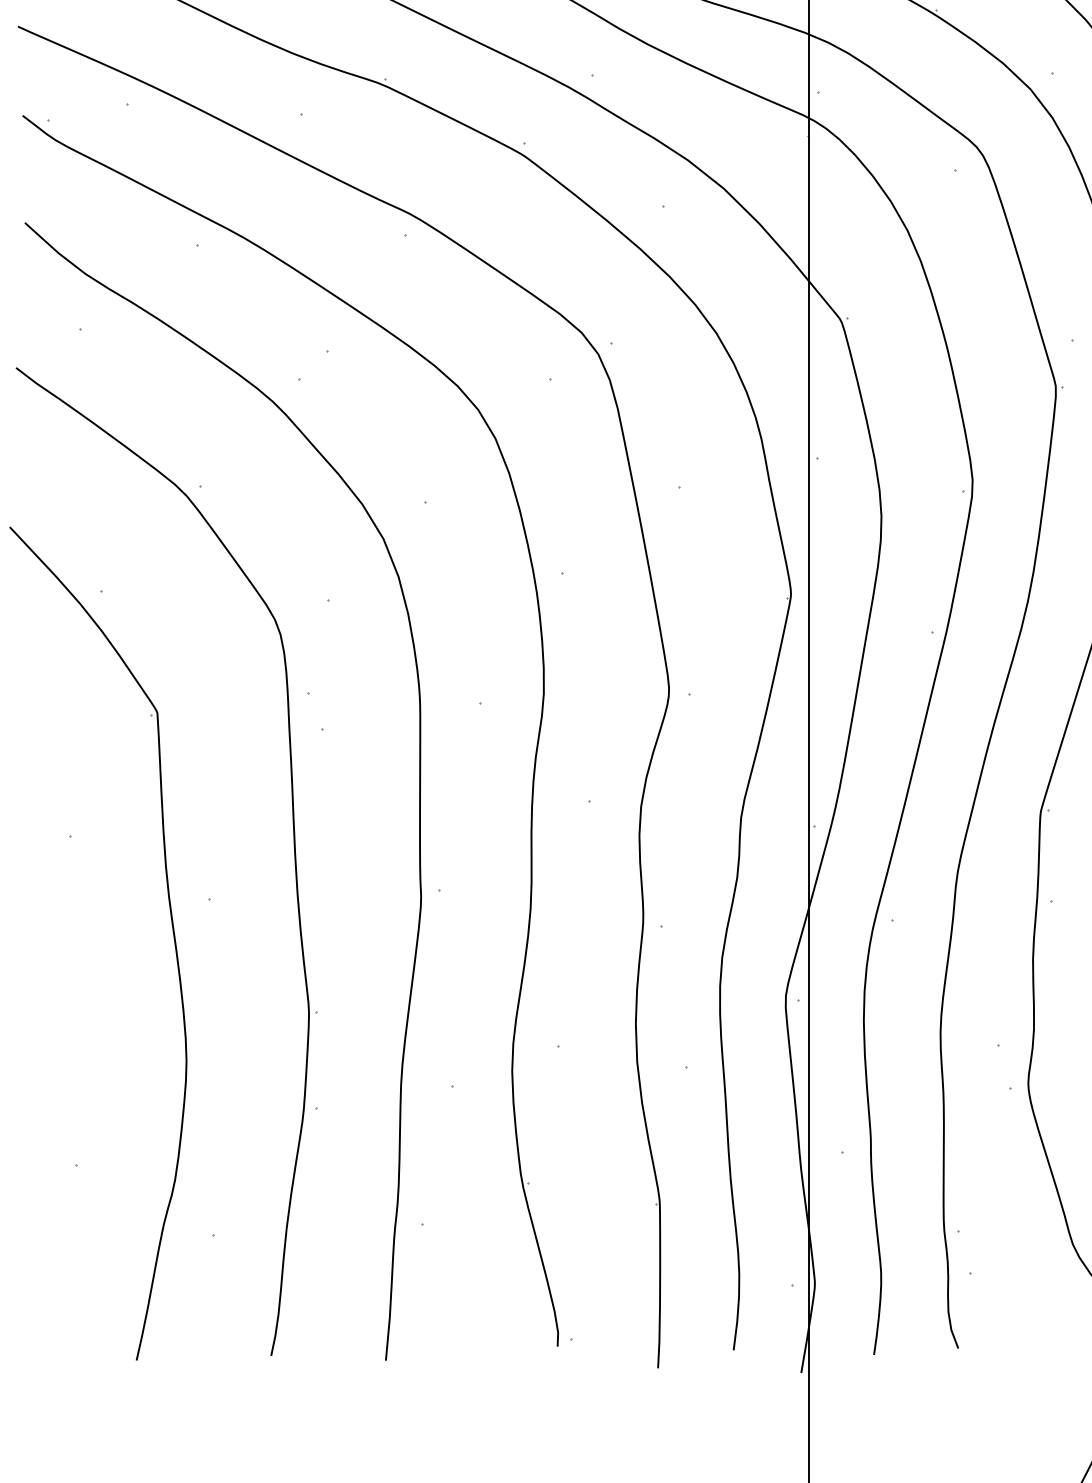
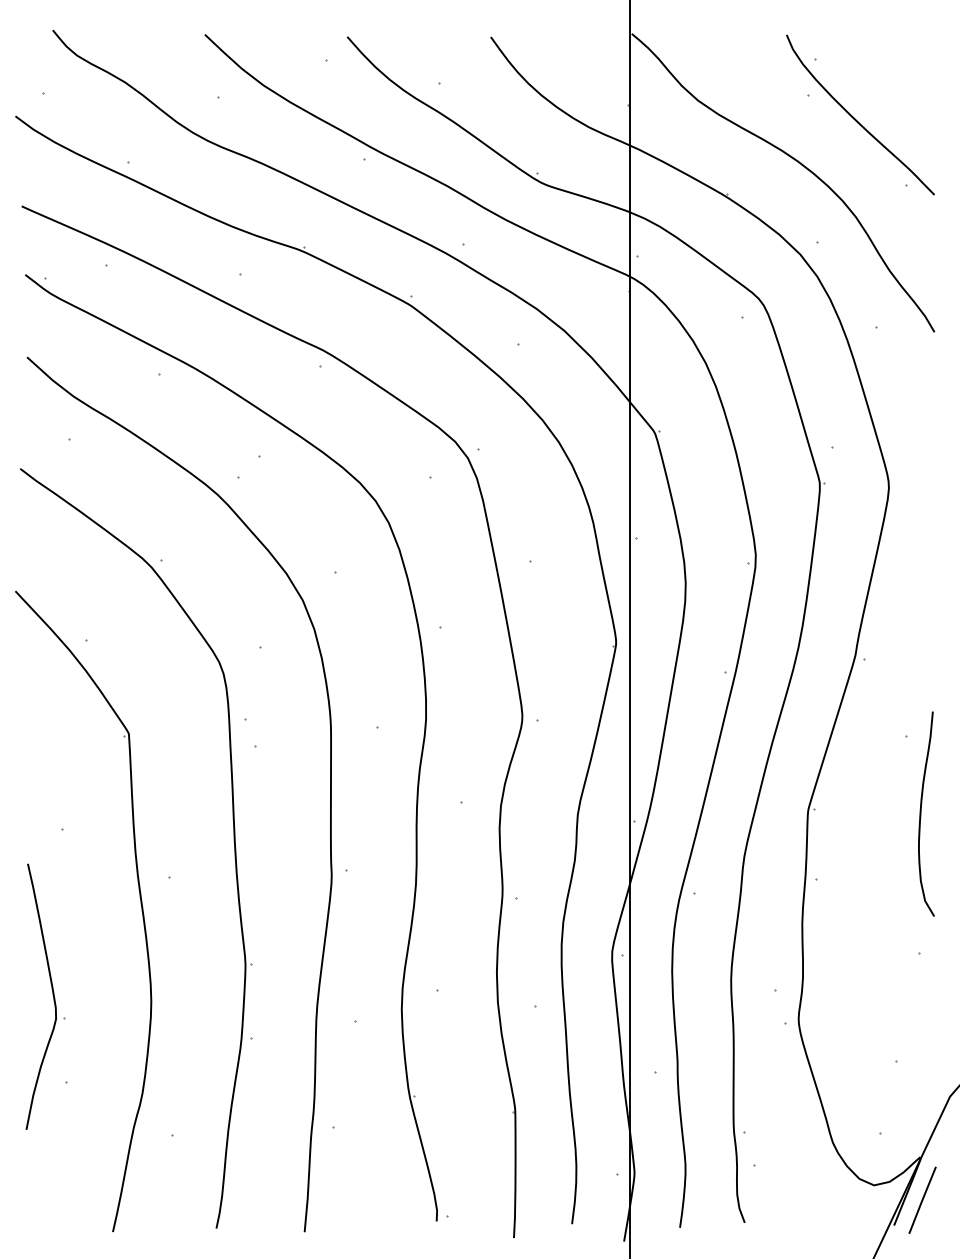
part: (58, 1052) -> (52, 995), added

